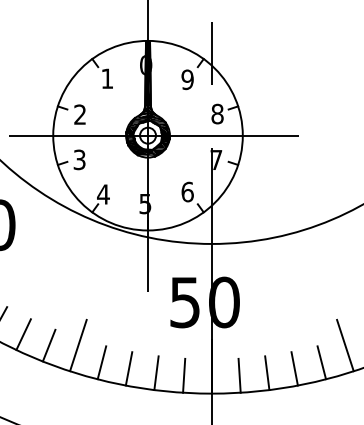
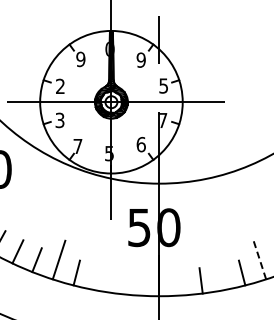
text: (106, 78) -> (80, 59), 1 -> 9
text: (217, 113) -> (163, 85), 8 -> 5
text: (102, 194) -> (77, 146), 4 -> 7
line: (344, 344) -> (259, 259), solid -> dashed
line: (128, 368) -> (96, 277), removed
line: (294, 368) -> (221, 277), removed
line: (156, 372) -> (117, 280), removed
line: (183, 375) -> (138, 282), removed
line: (239, 375) -> (180, 282), removed

